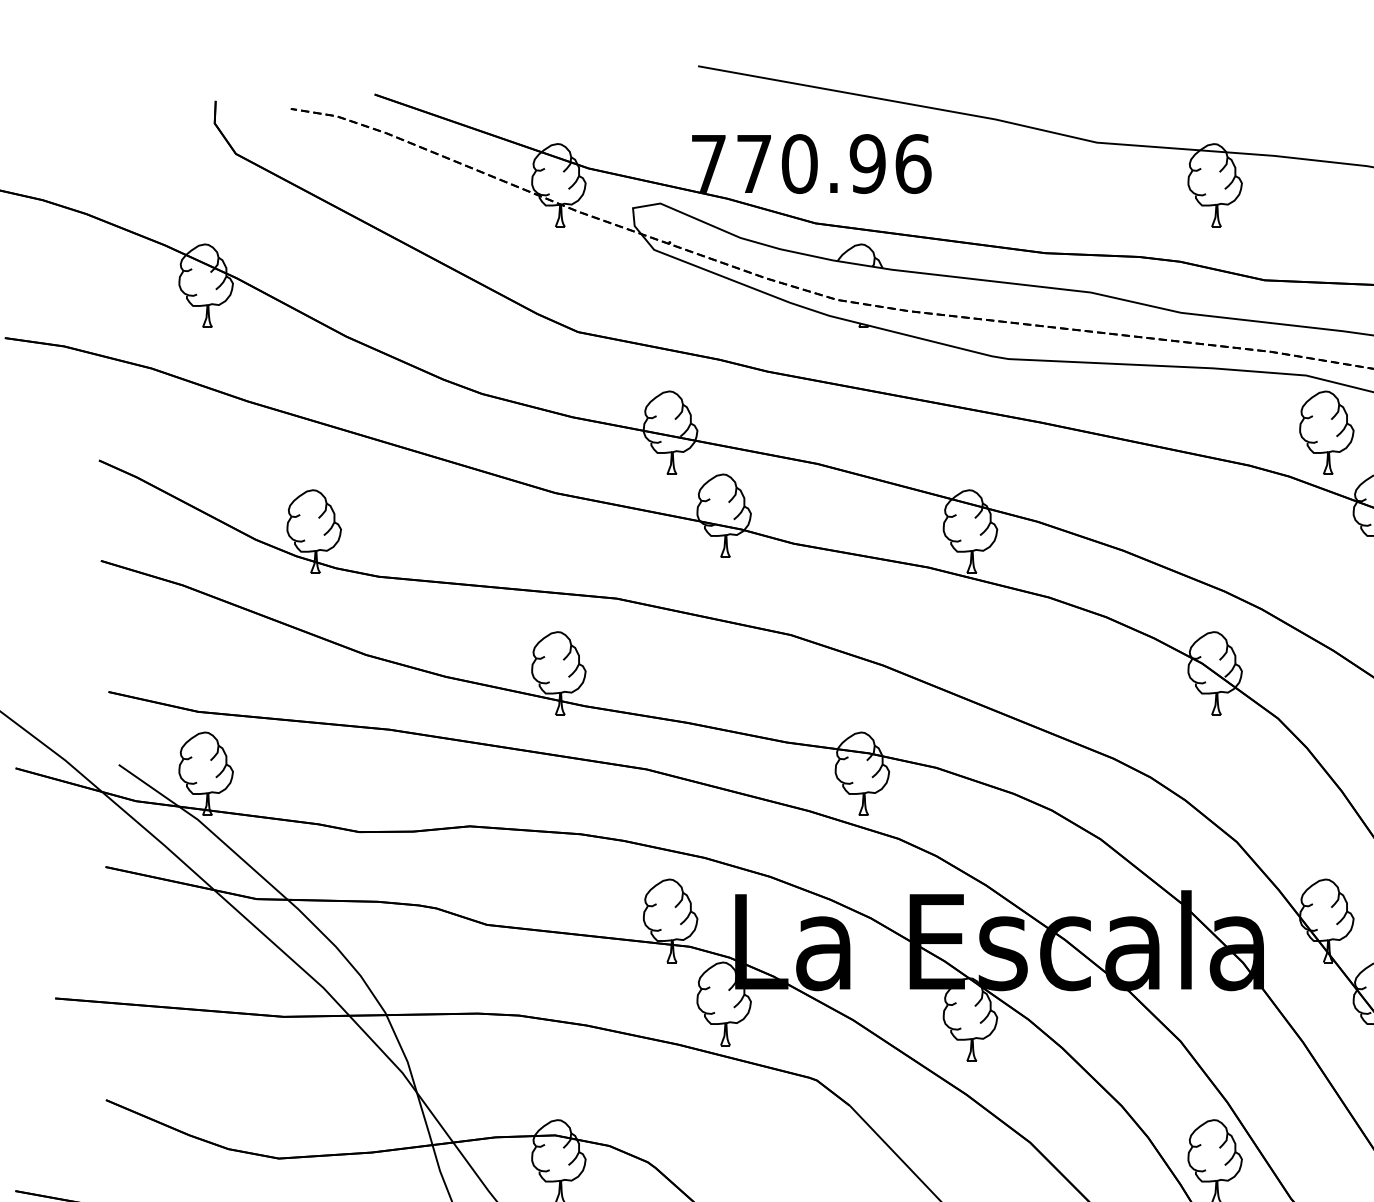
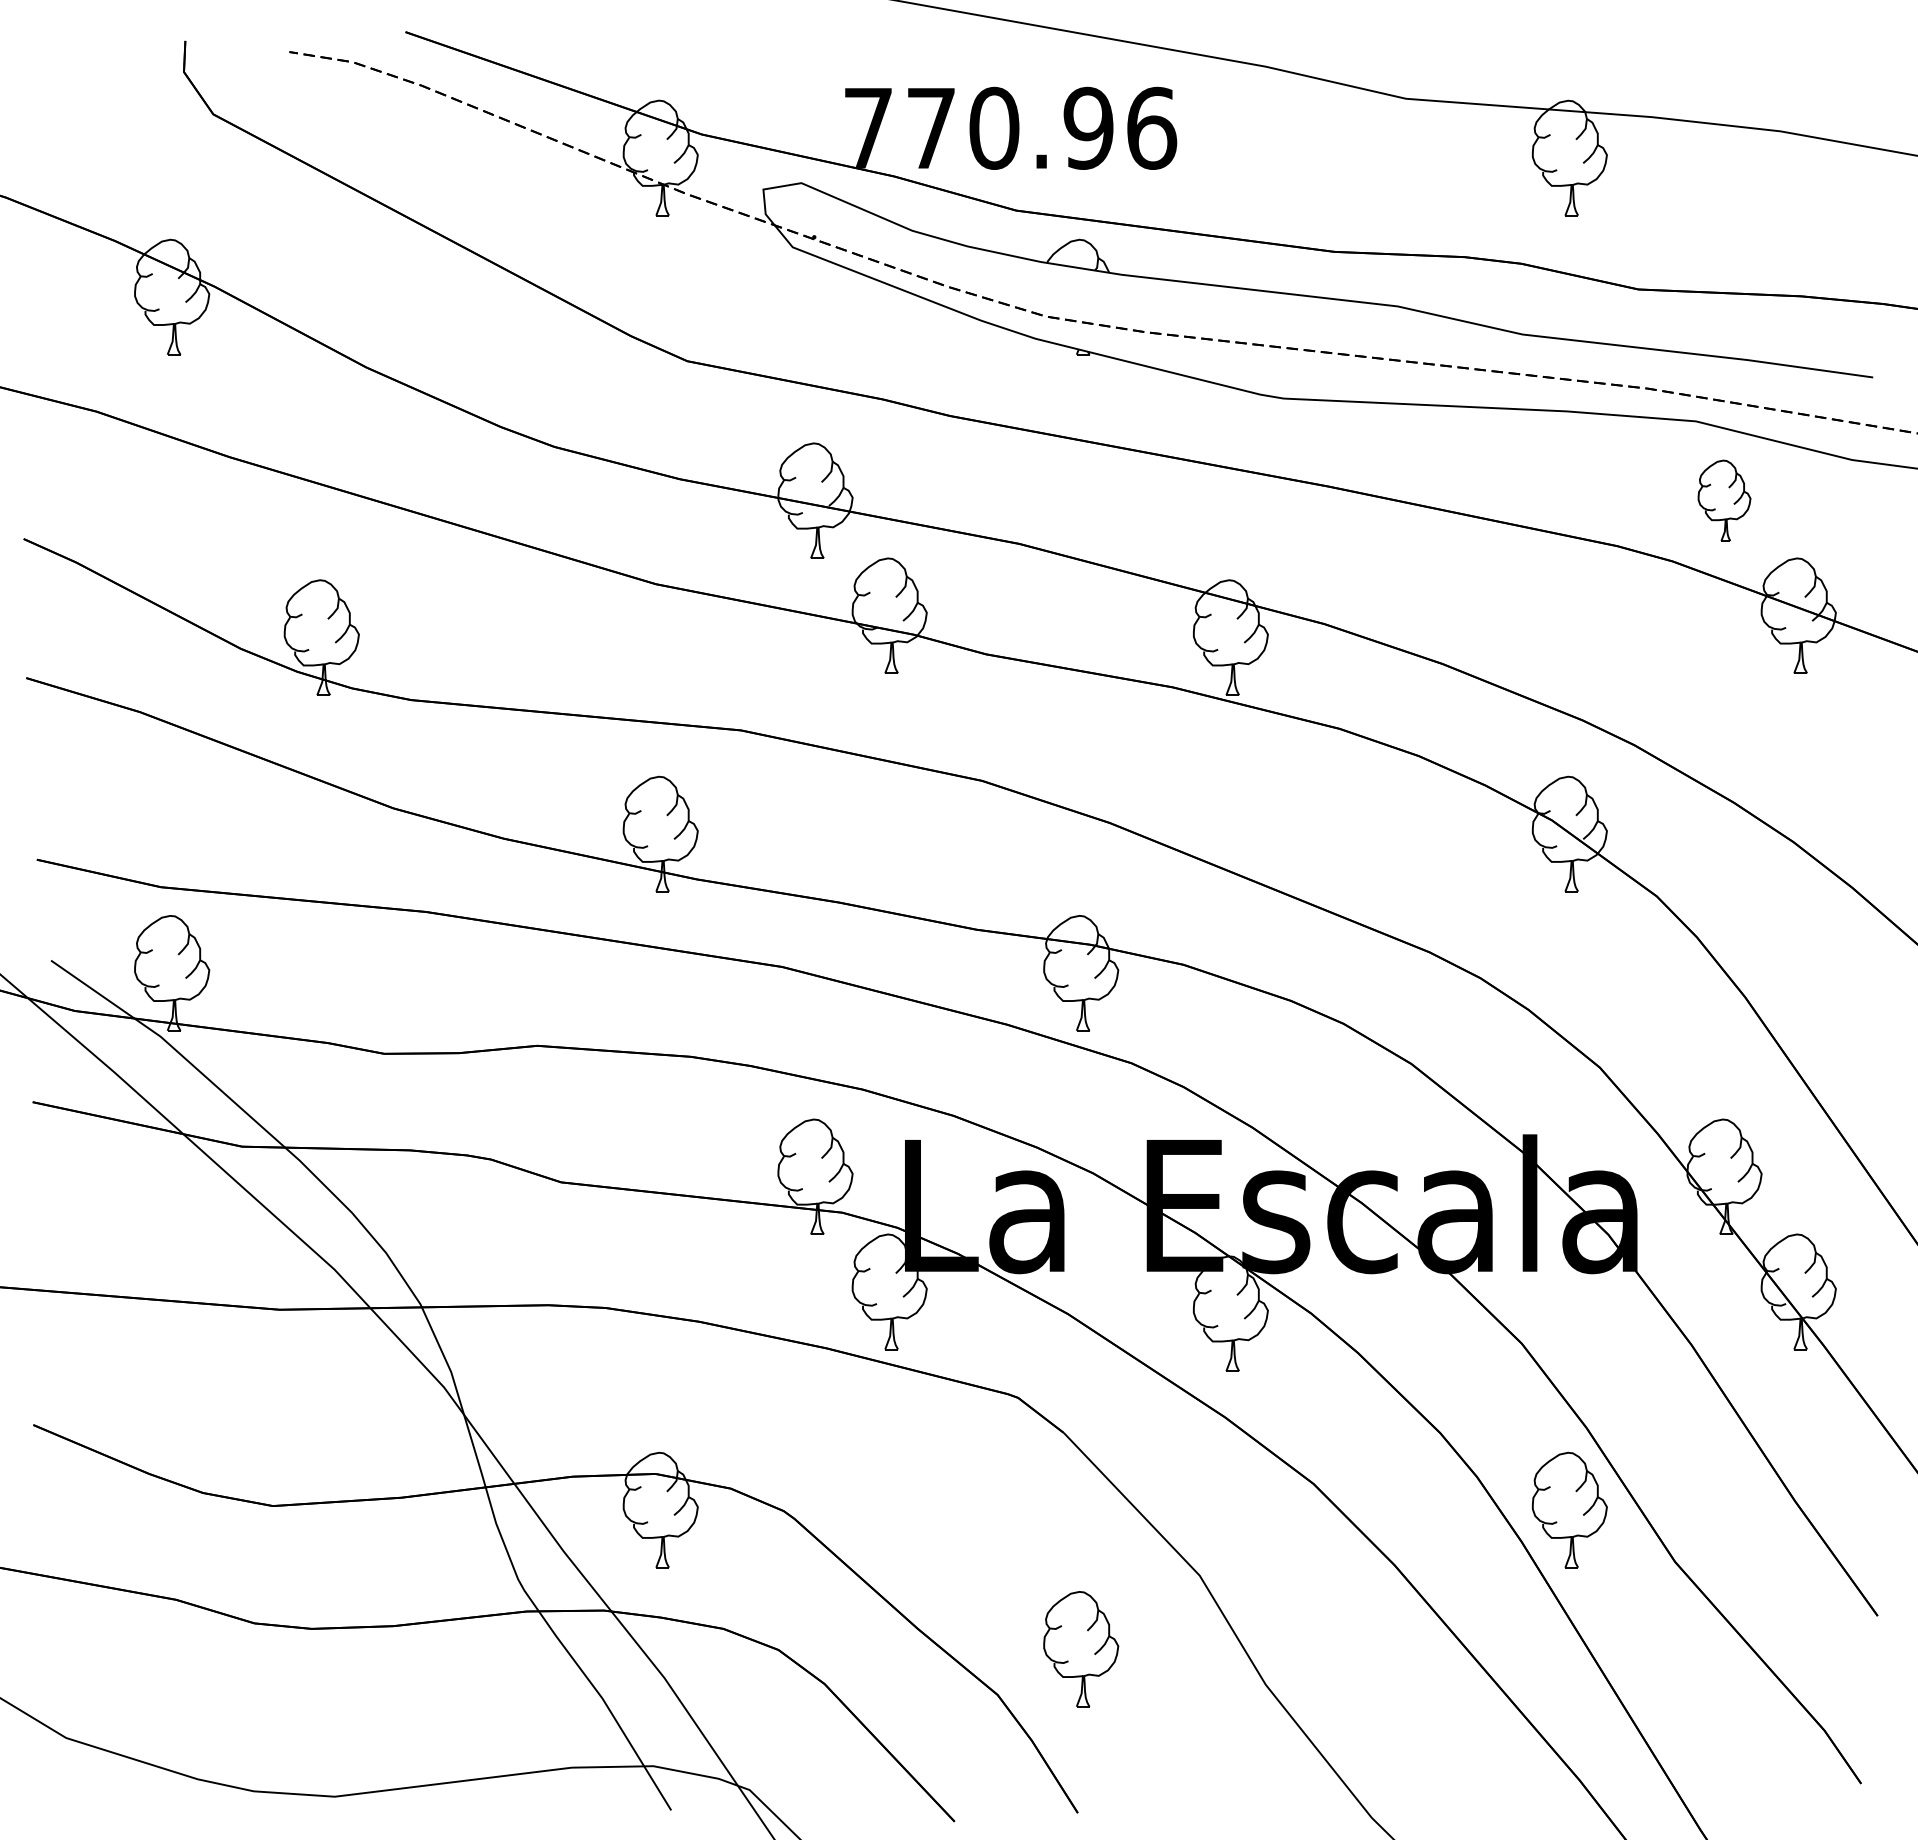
part: (1326, 432) -> (1724, 500), size x0.7

